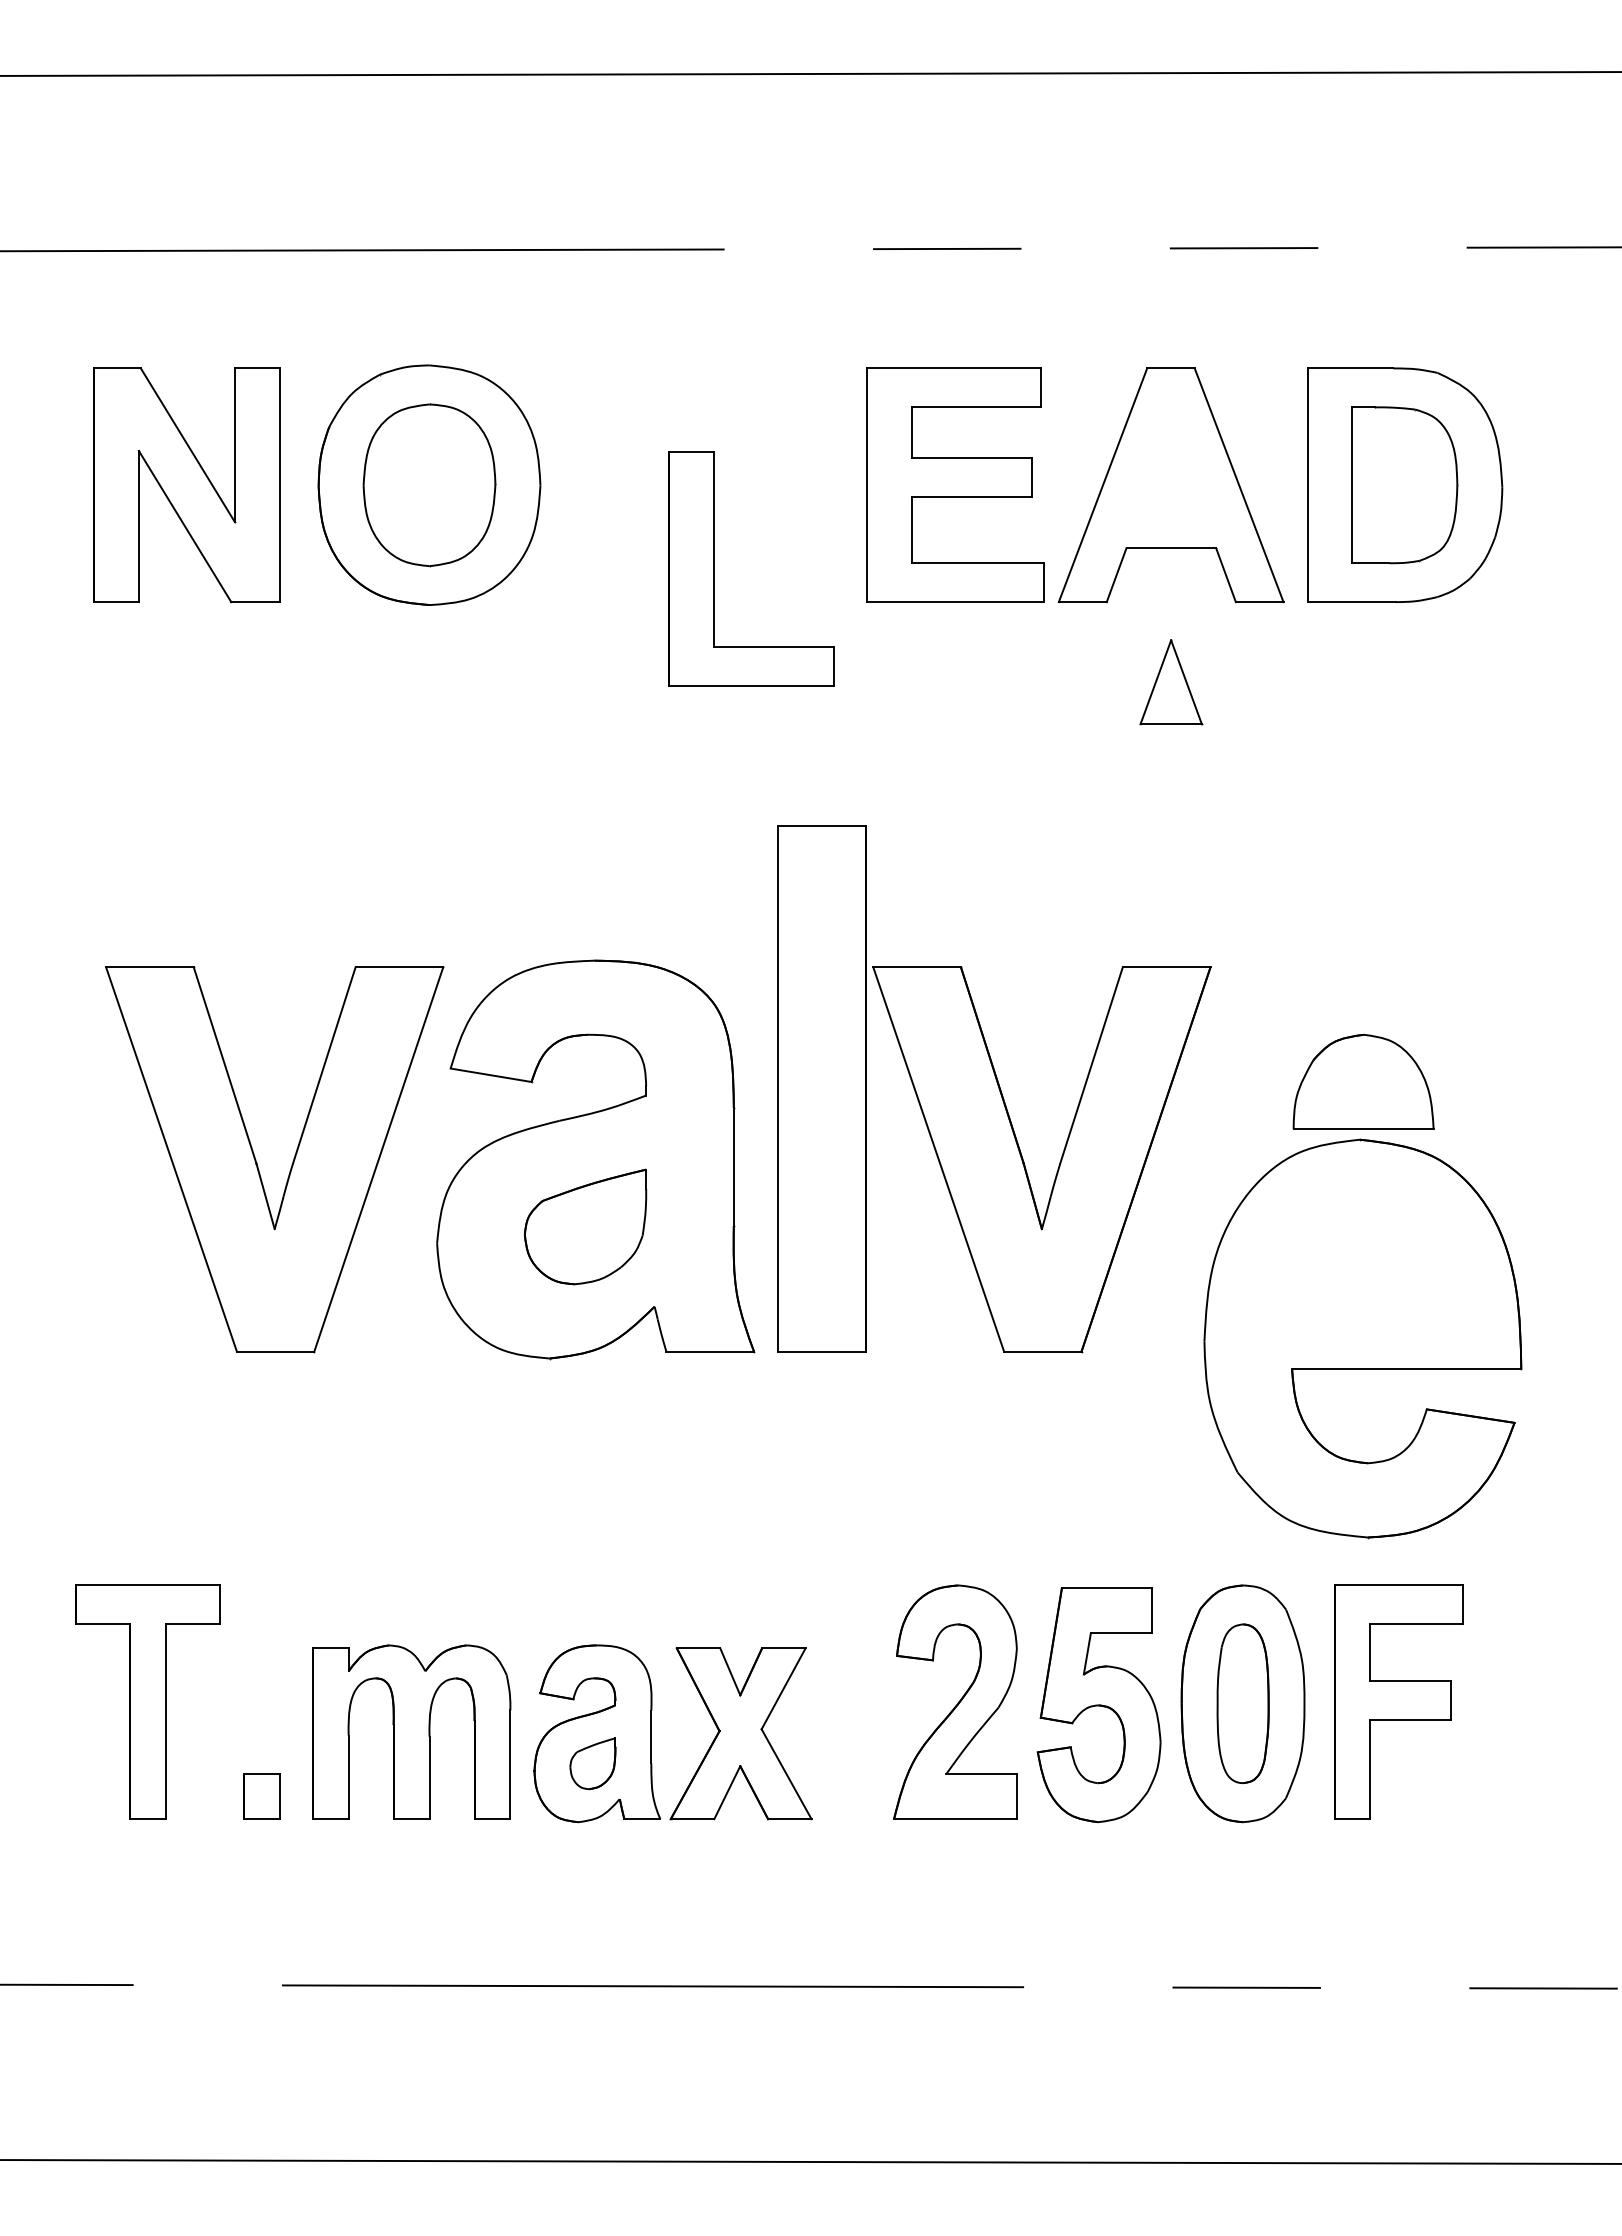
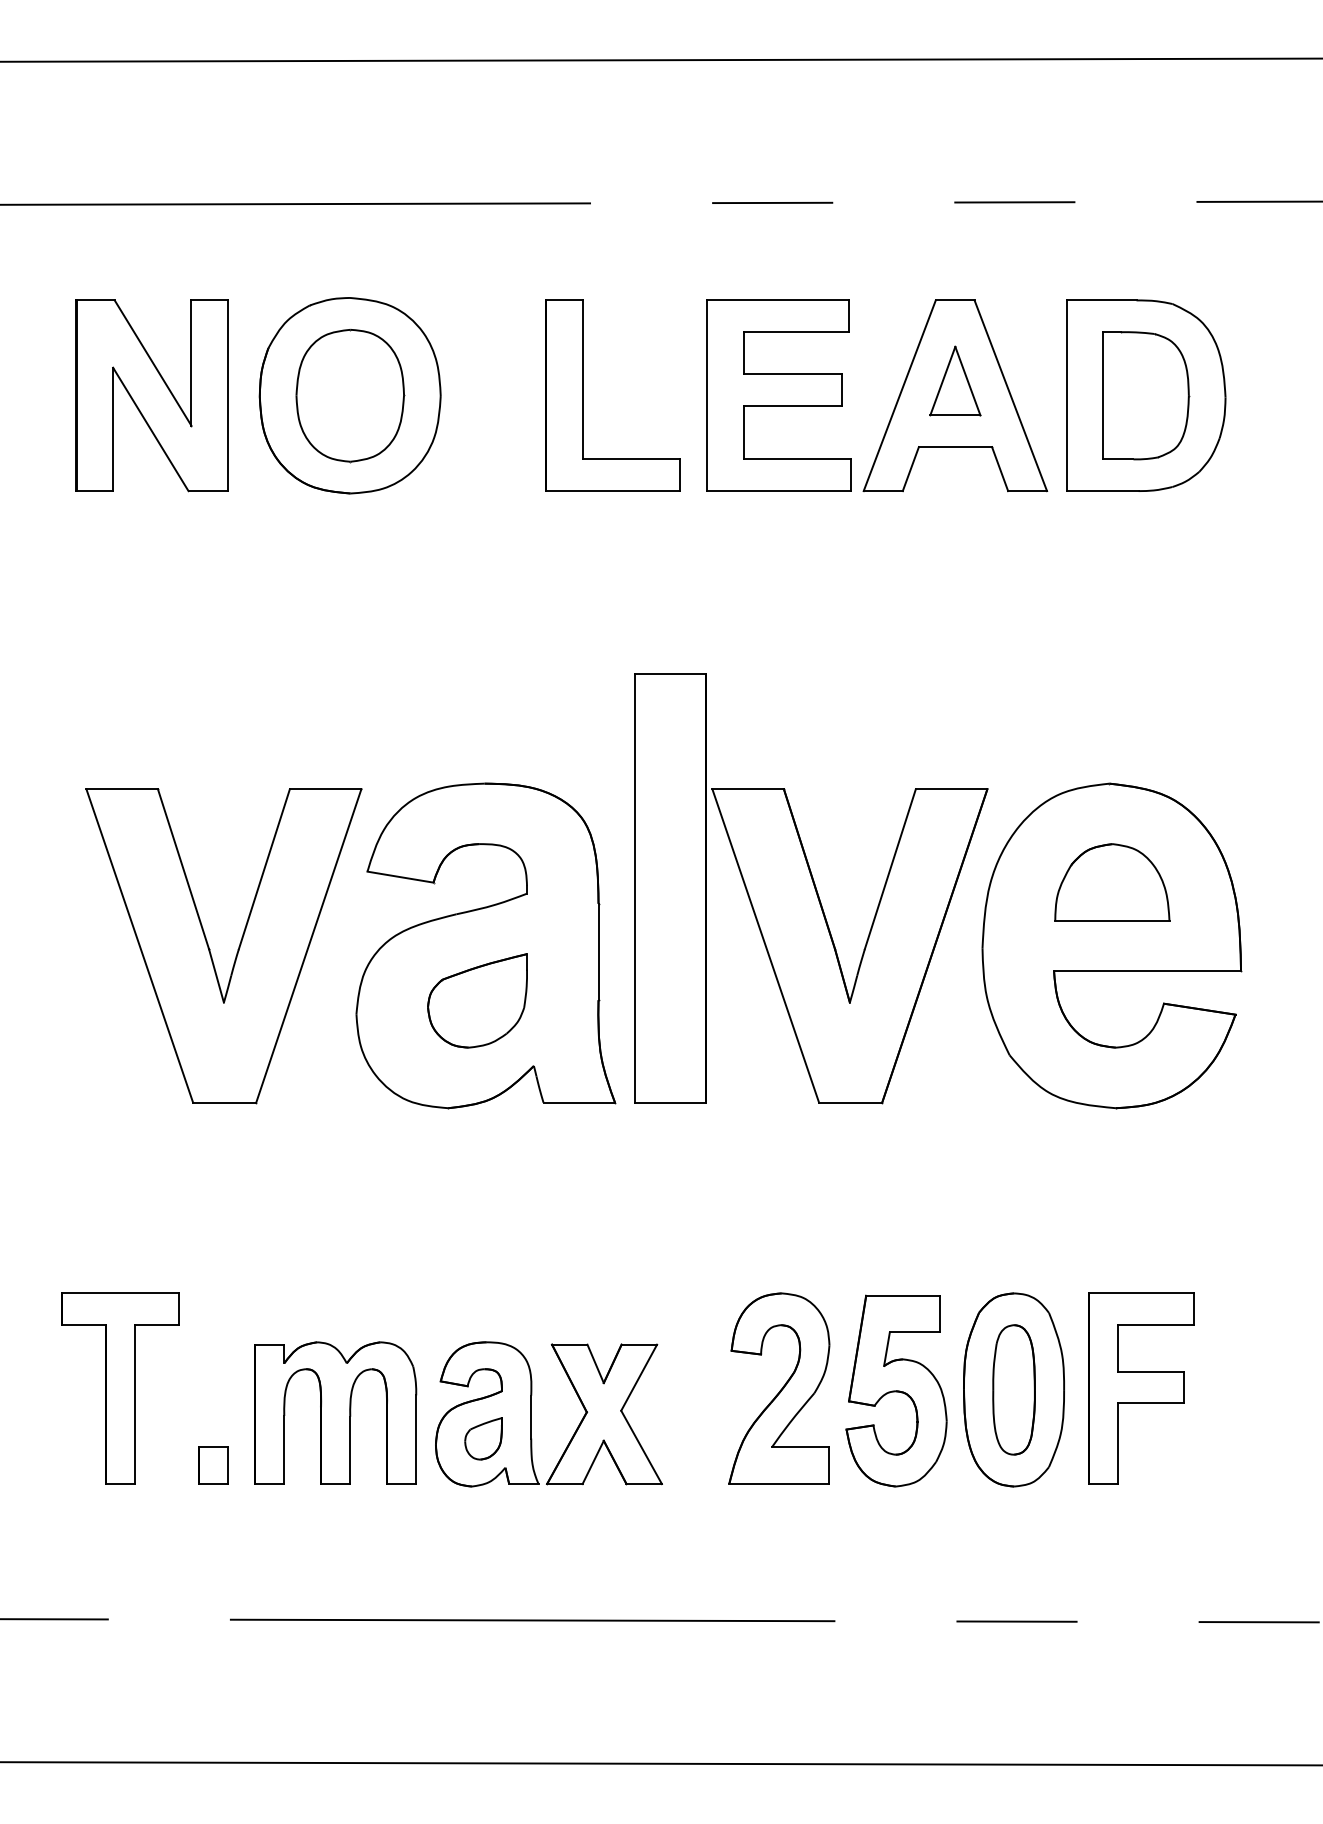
part: (714, 568) -> (582, 395), moved
part: (1171, 682) -> (955, 381), moved
part: (1362, 1338) -> (1111, 945), moved

